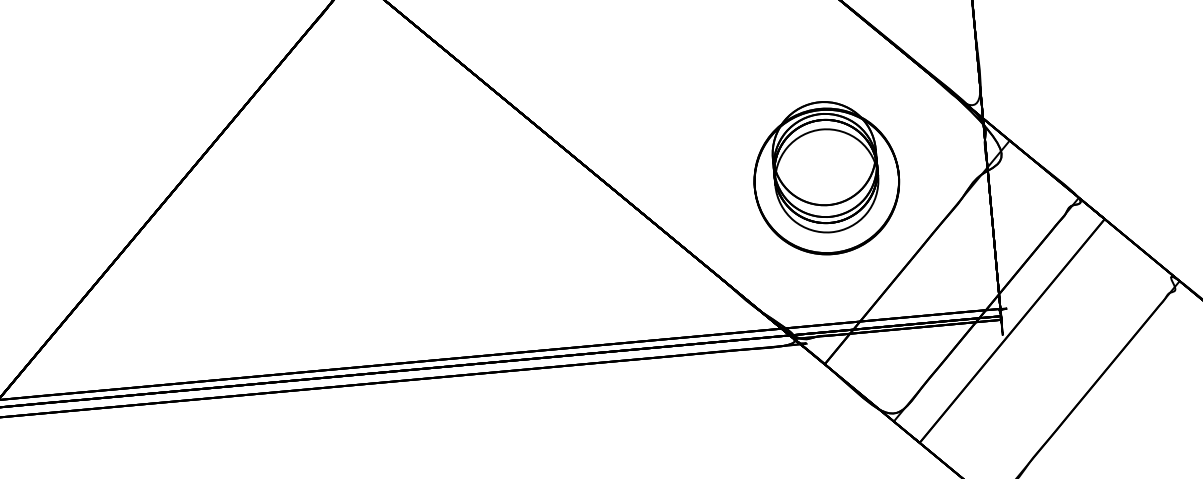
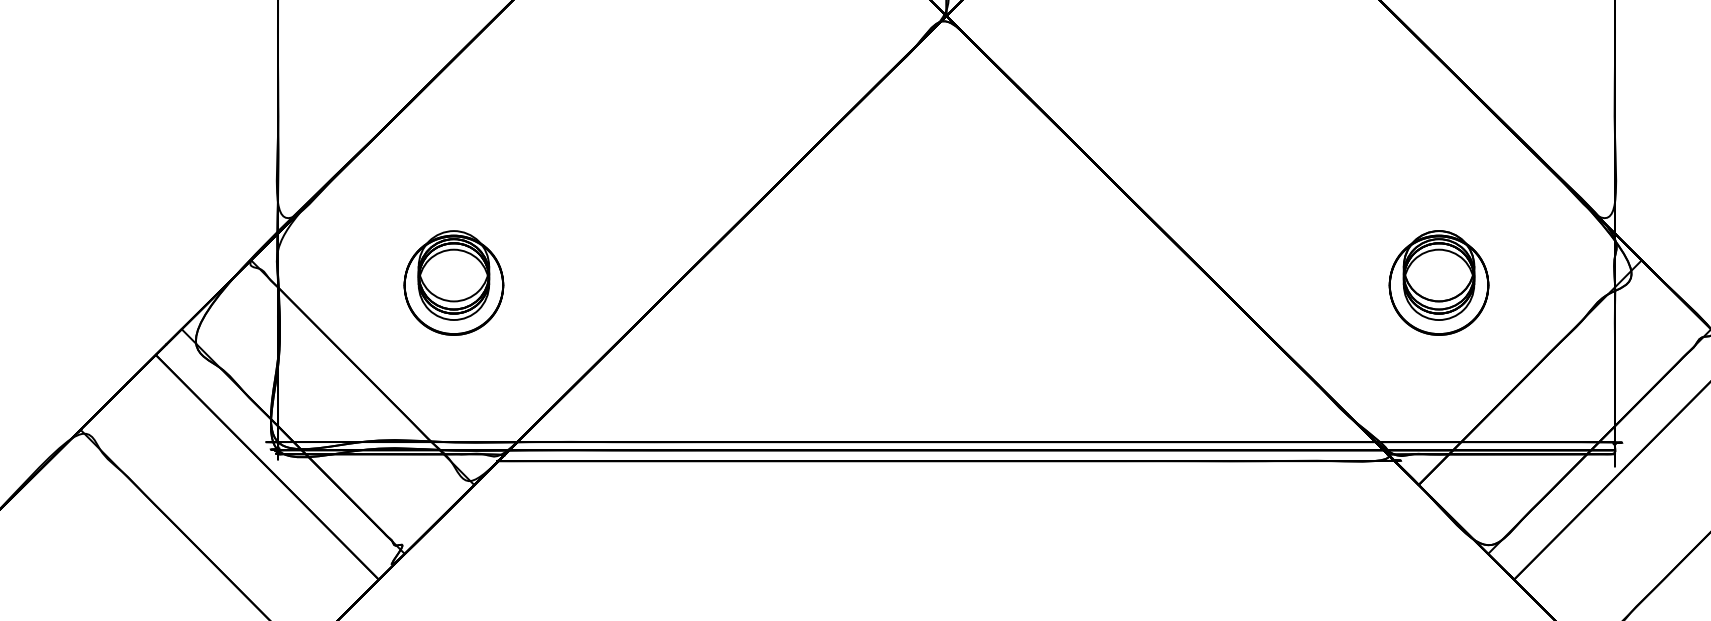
part: (825, 177) -> (1438, 282), size x0.62

